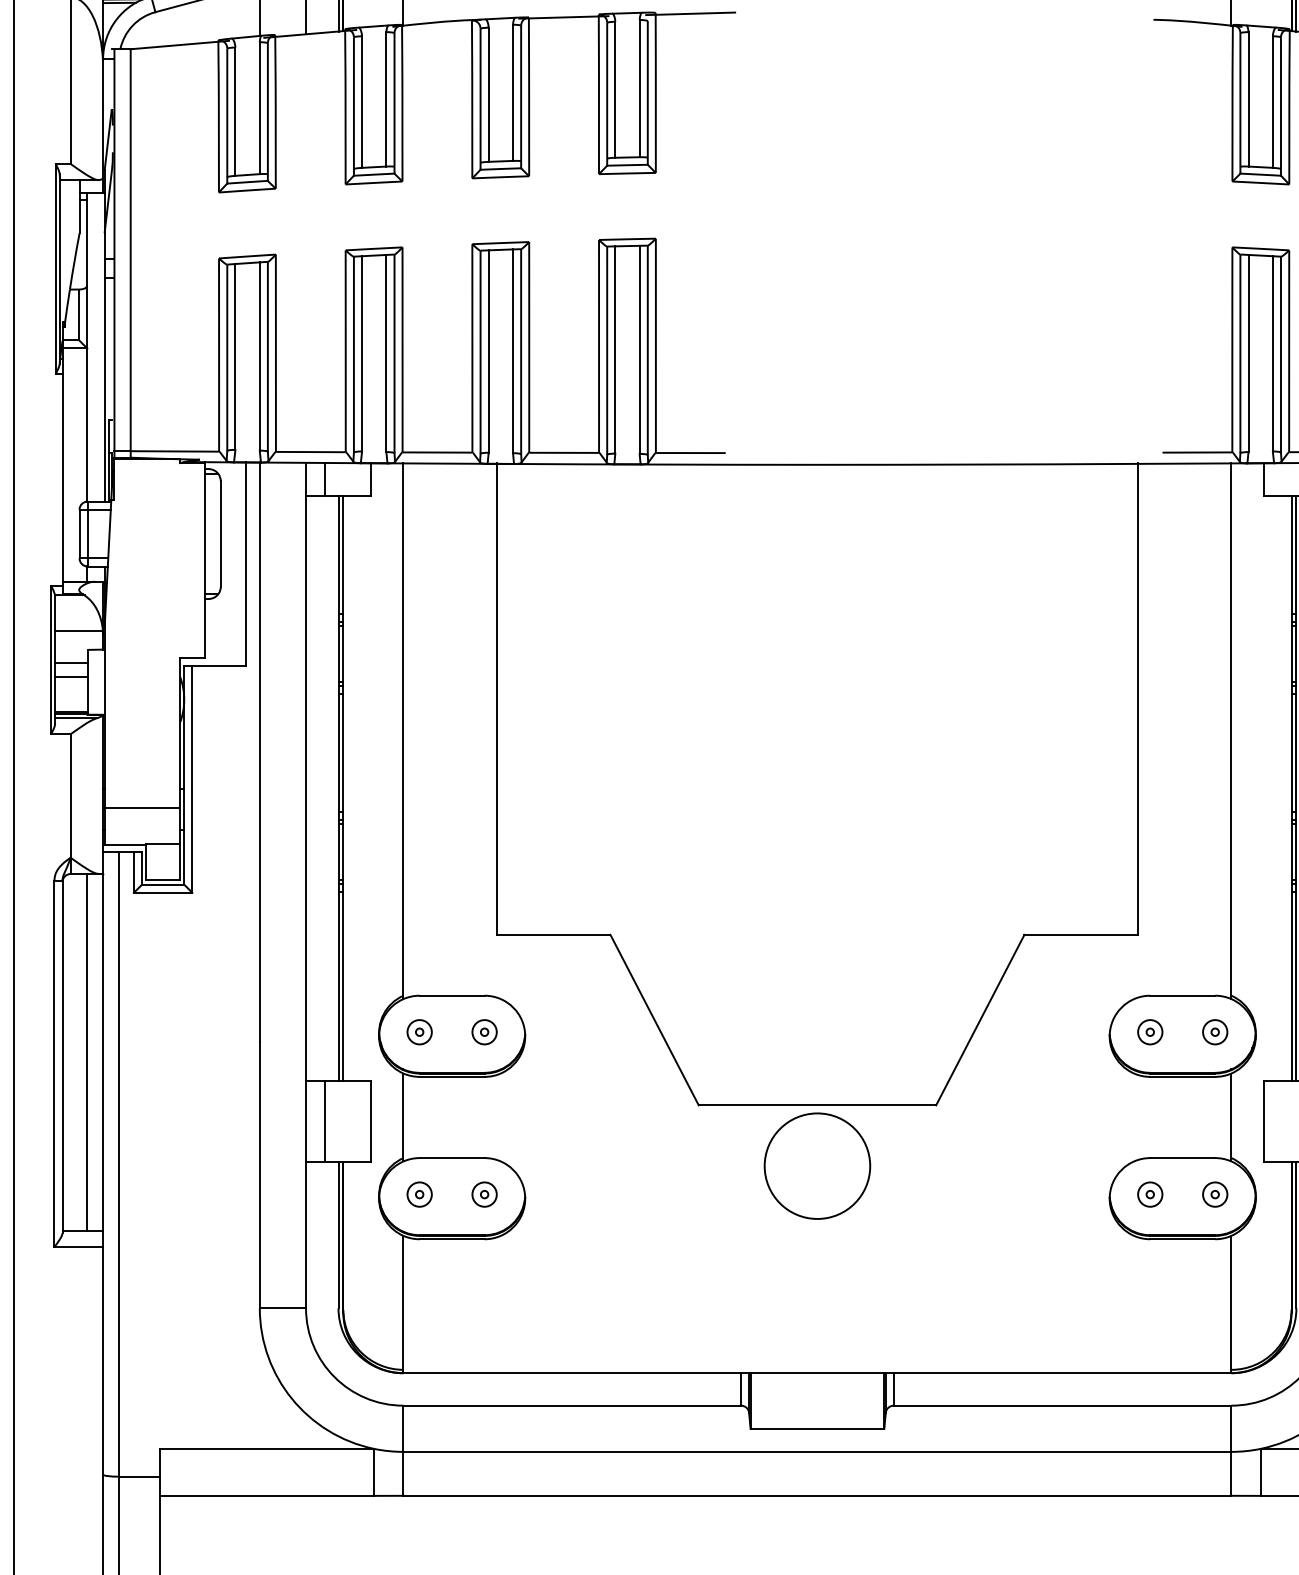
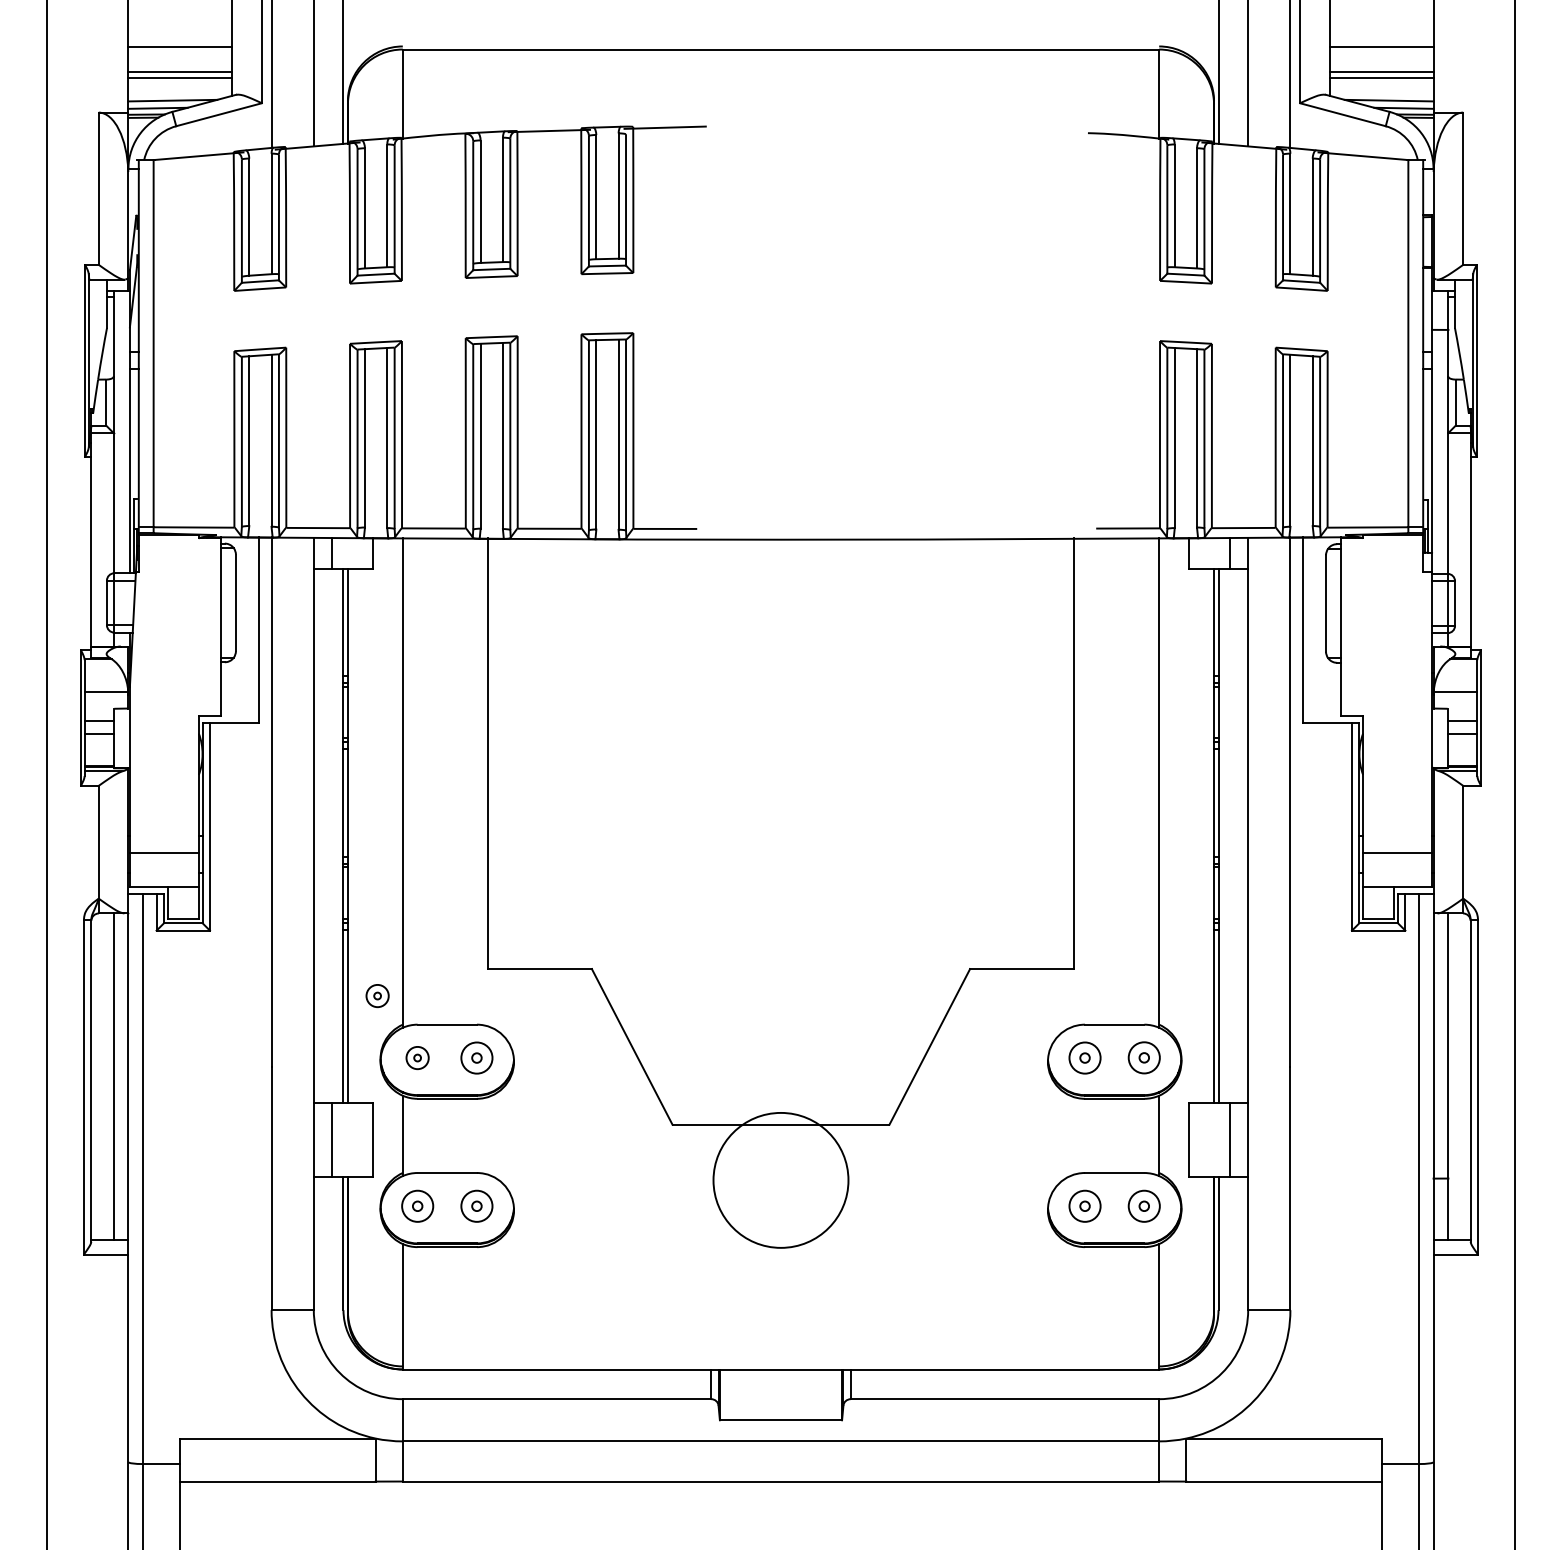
part: (375, 964) -> (377, 996), added
part: (484, 1031) -> (476, 1057), size x1.4
part: (1149, 1031) -> (1084, 1057), size x1.4
part: (1215, 1032) -> (1144, 1058), size x1.4
circle: (816, 1166) -> (780, 1180), size x1.4
part: (419, 1194) -> (417, 1206), size x1.4
part: (484, 1194) -> (476, 1206), size x1.4
part: (1149, 1194) -> (1084, 1206), size x1.4
part: (1215, 1194) -> (1144, 1206), size x1.4

